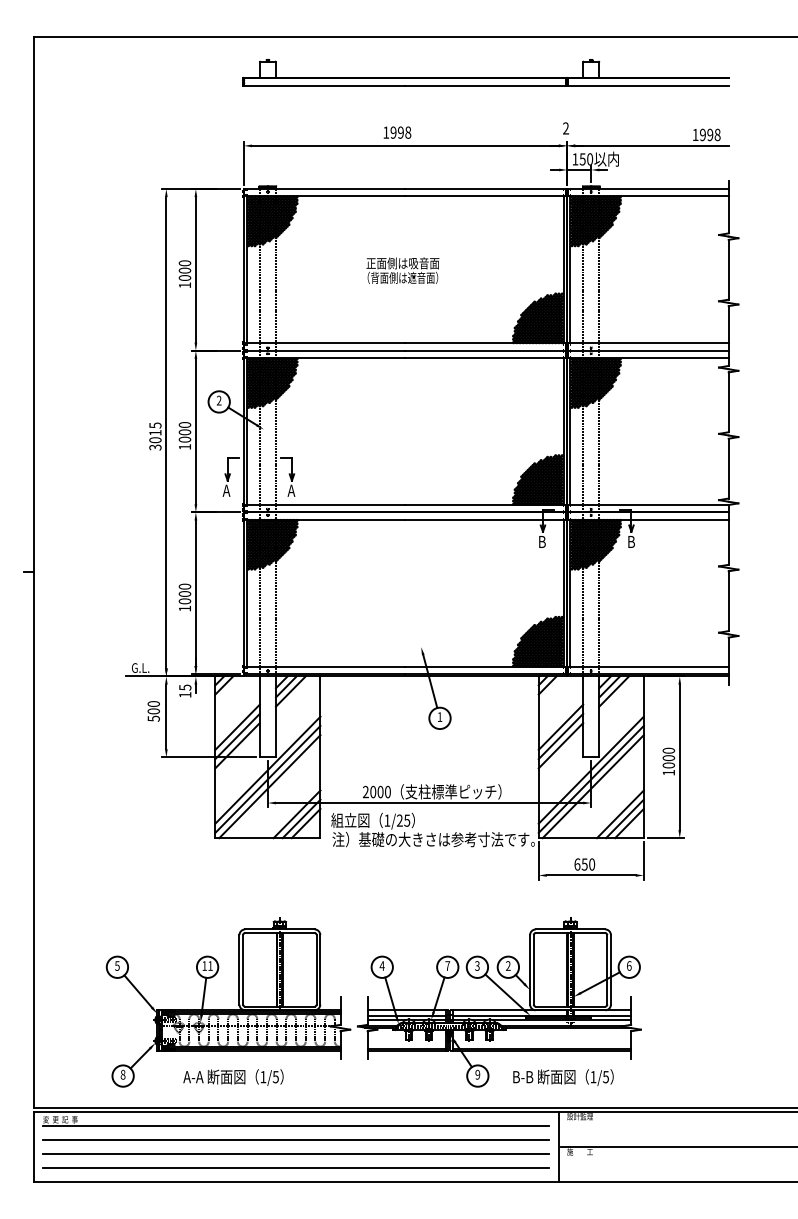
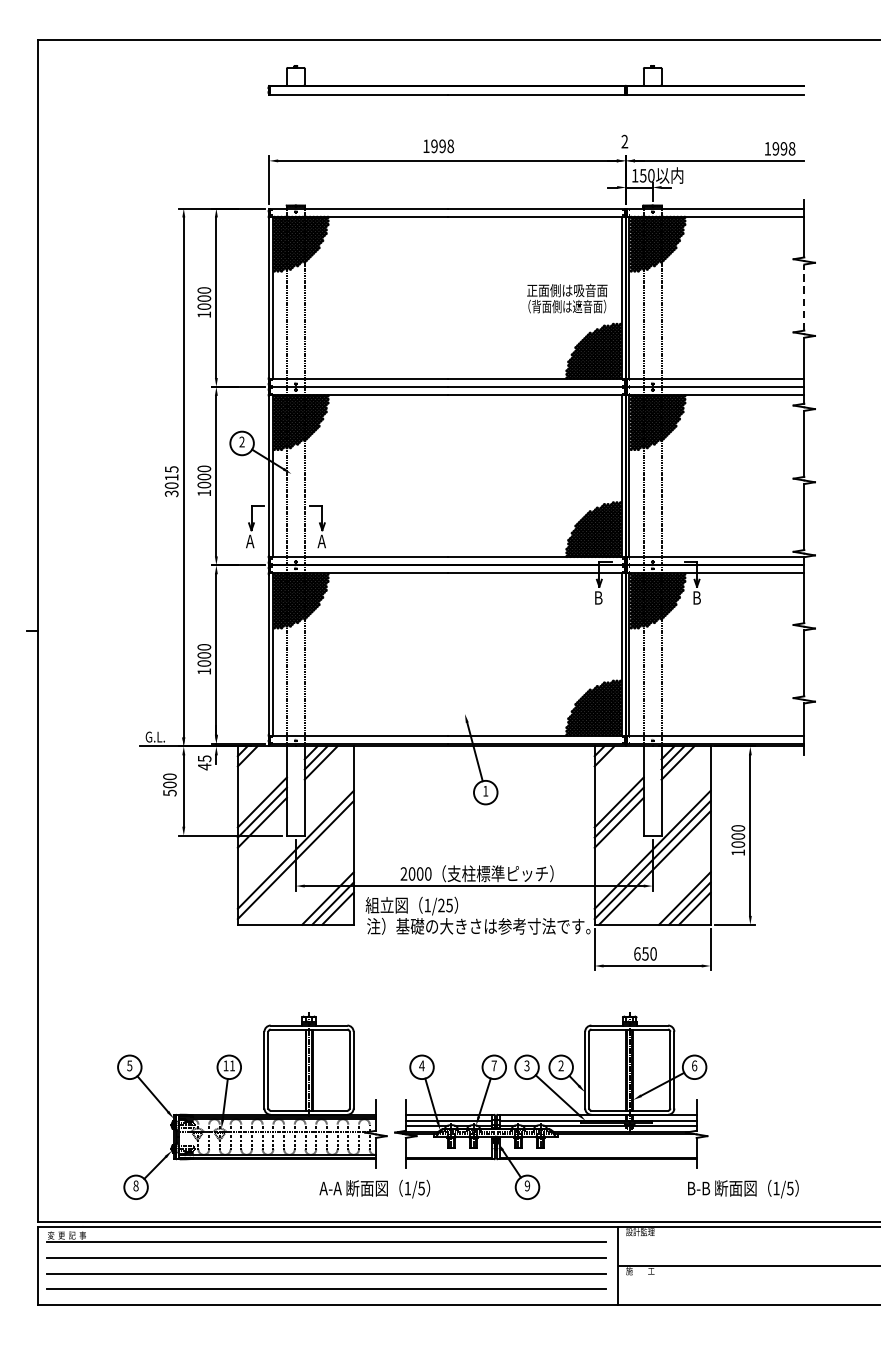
line: (728, 269) -> (804, 297), solid -> dashed
text: (402, 270) -> (566, 298), moved
text: (185, 694) -> (204, 766), 15 -> 45
line: (269, 786) -> (297, 867), removed
text: (233, 1077) -> (374, 1188), moved
text: (563, 1077) -> (743, 1188), moved

